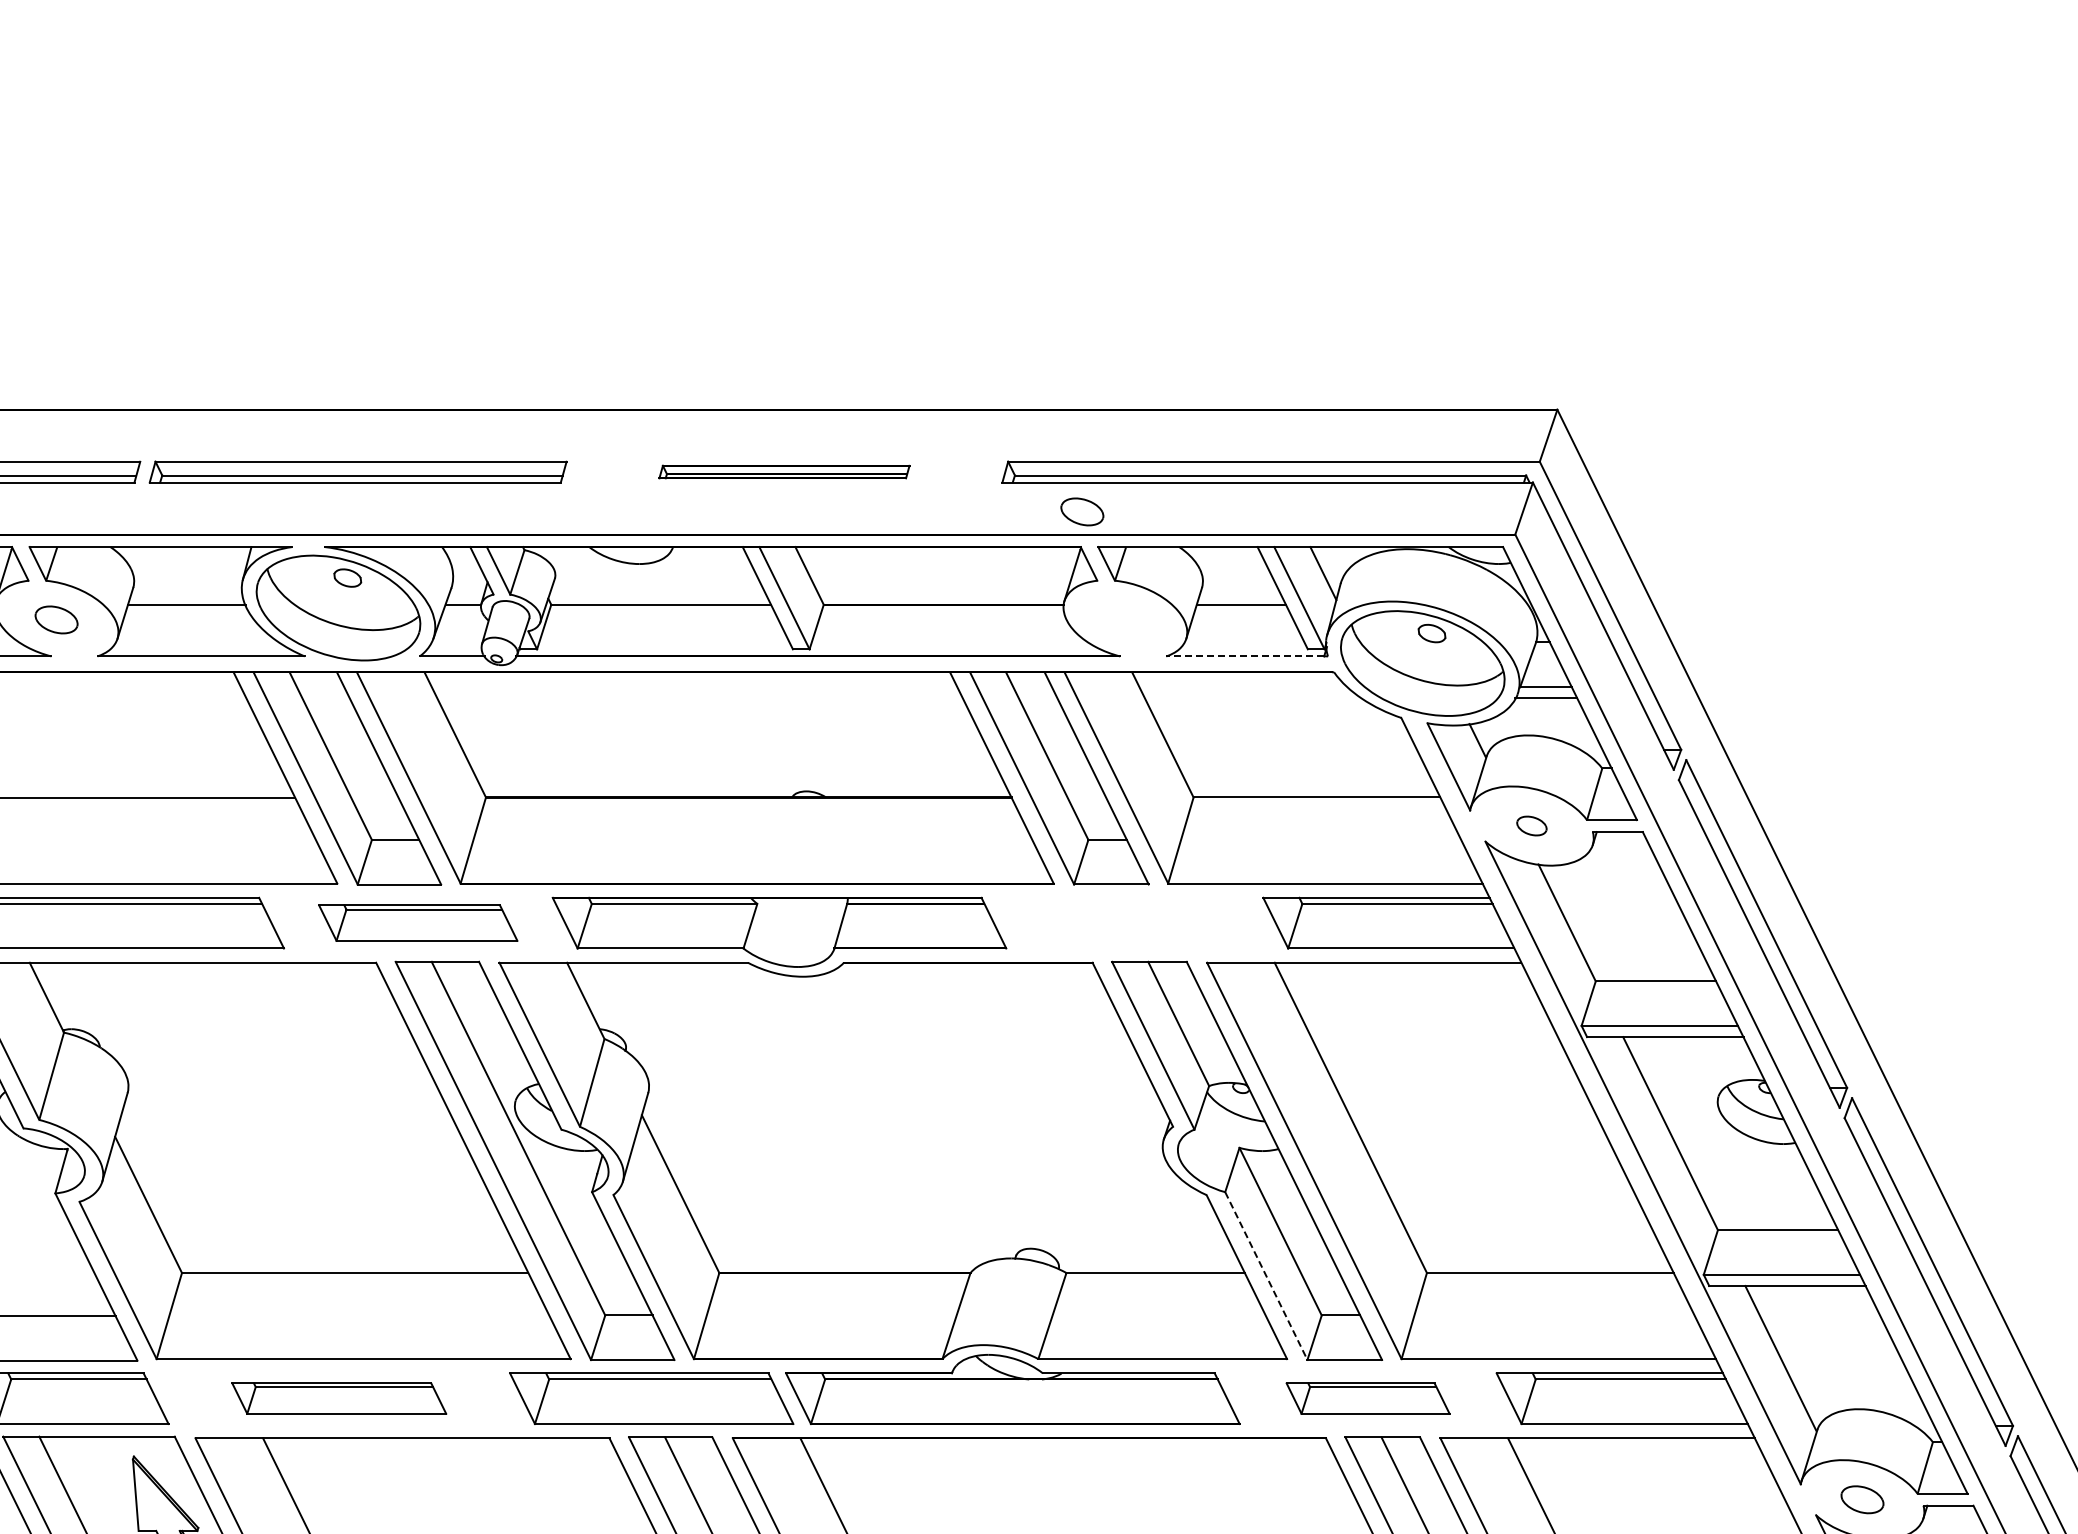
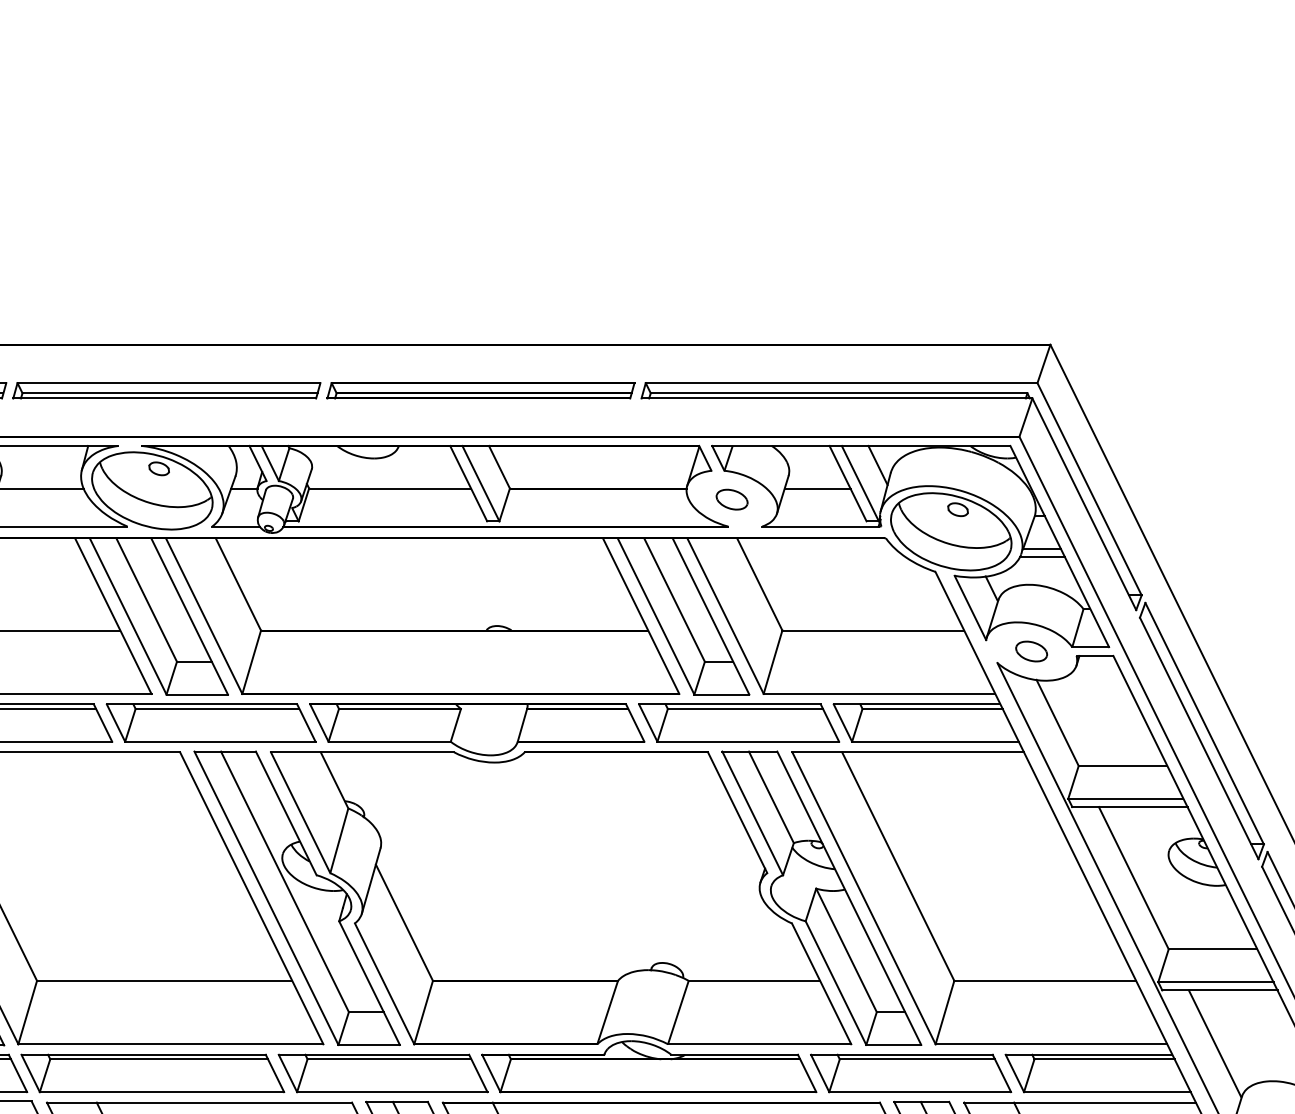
part: (784, 471) -> (480, 390), size x1.67
part: (1082, 511) -> (732, 499), moved
line: (1245, 656) -> (820, 526), dashed -> solid
part: (1531, 825) -> (1031, 651), size x1.43
part: (417, 922) -> (210, 722), size x1.43
part: (1134, 922) -> (738, 722), added
line: (1266, 1276) -> (836, 983), dashed -> solid
part: (339, 1398) -> (153, 1073), size x1.67
part: (1367, 1398) -> (910, 1073), size x1.67

